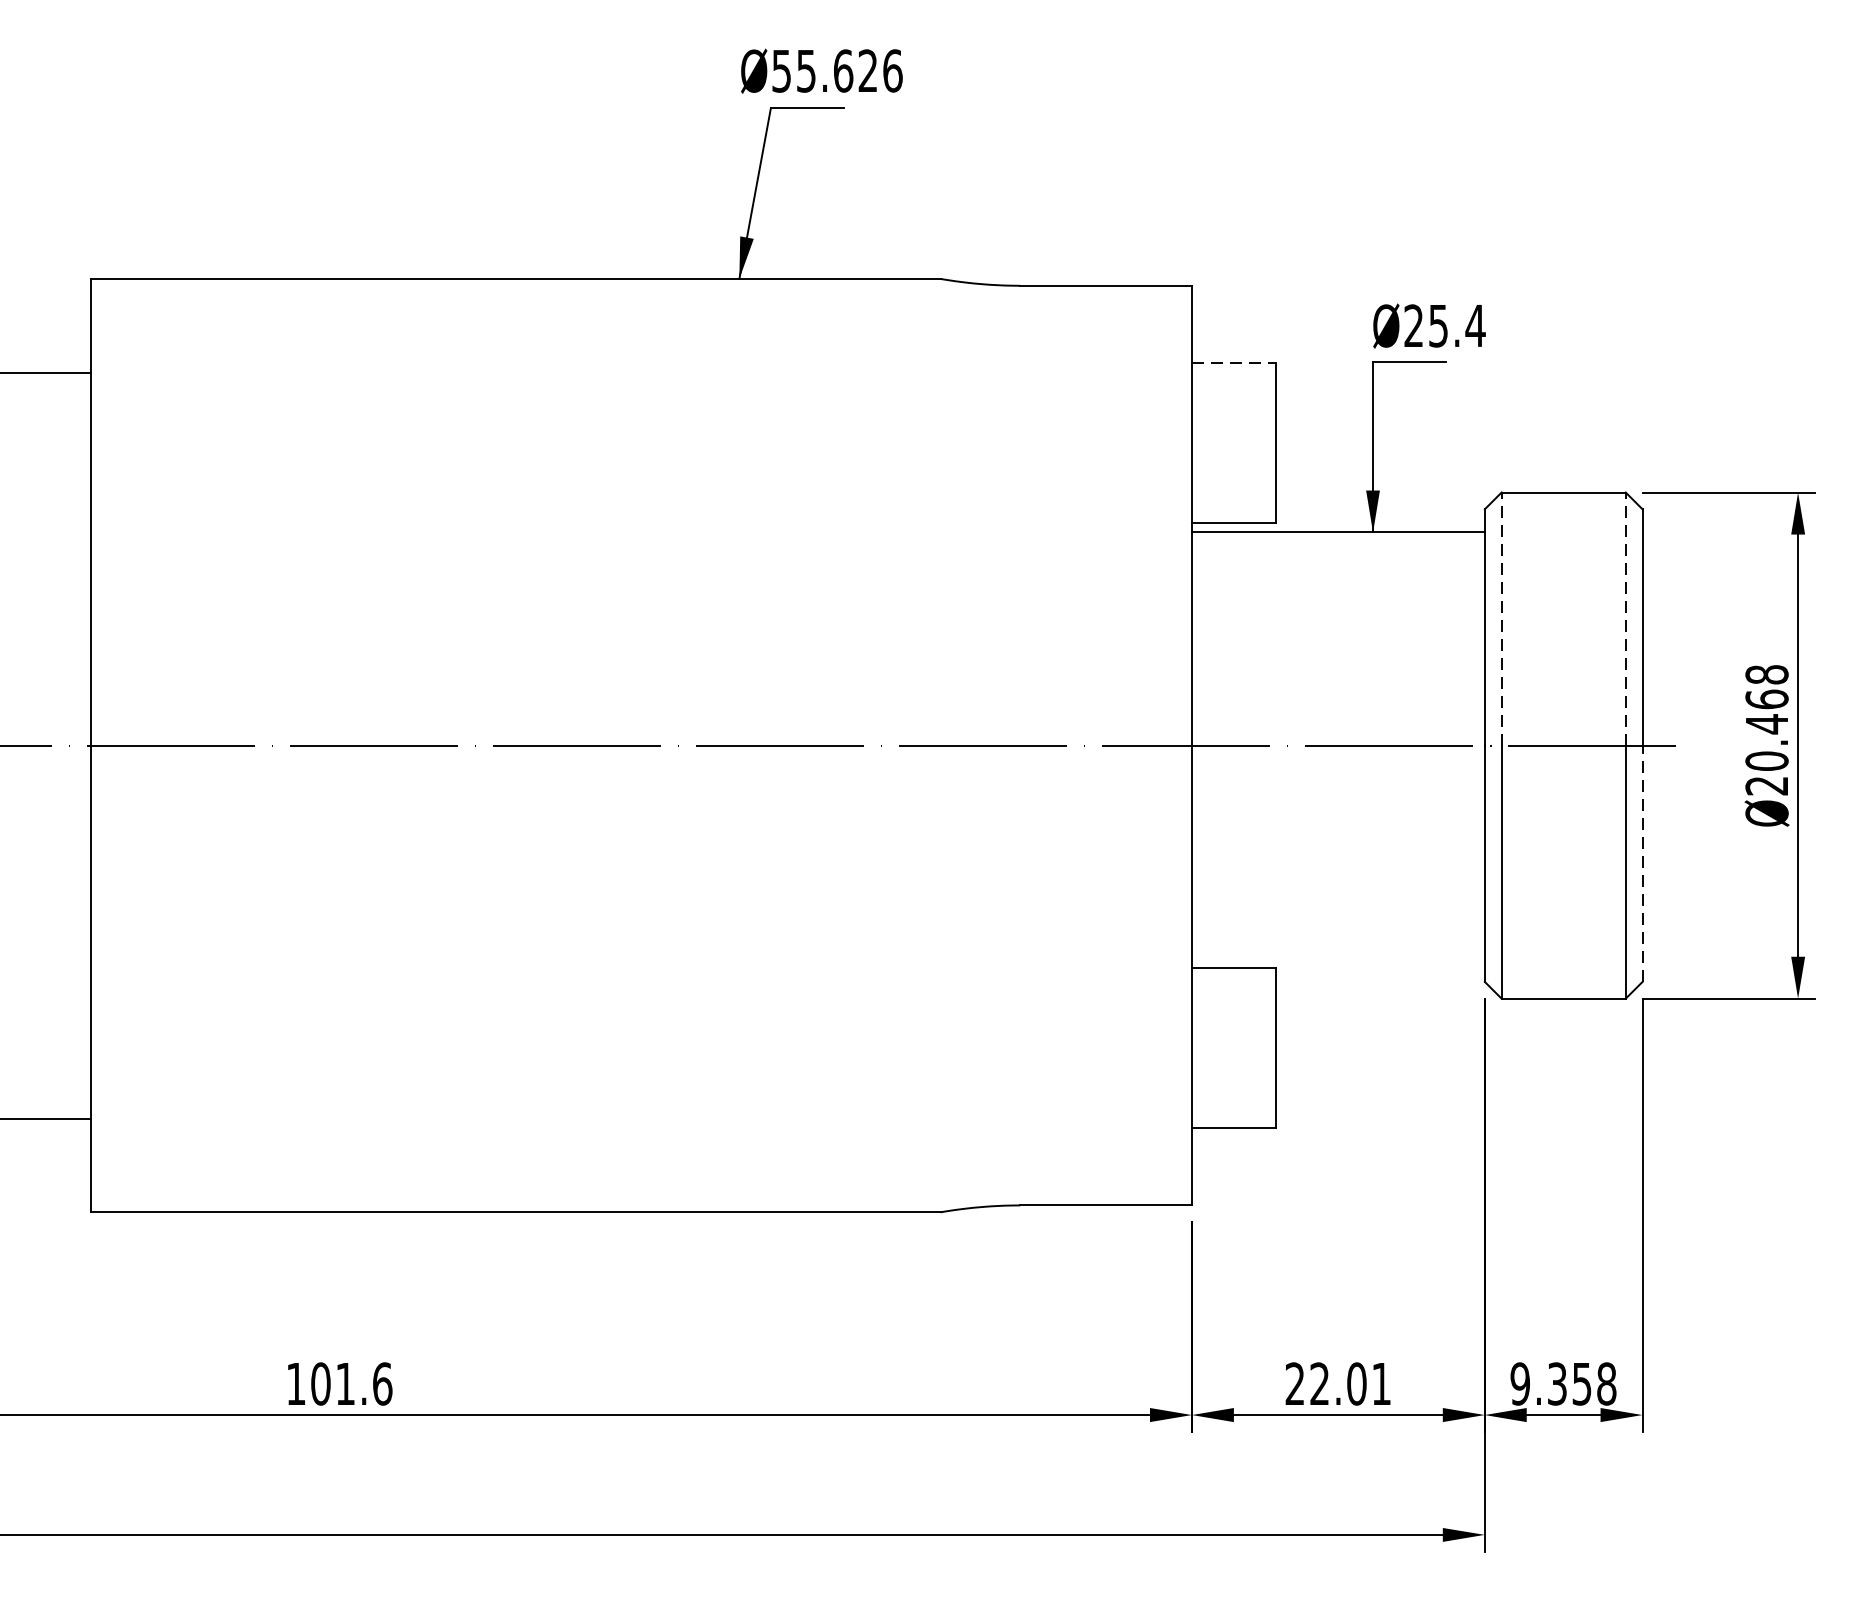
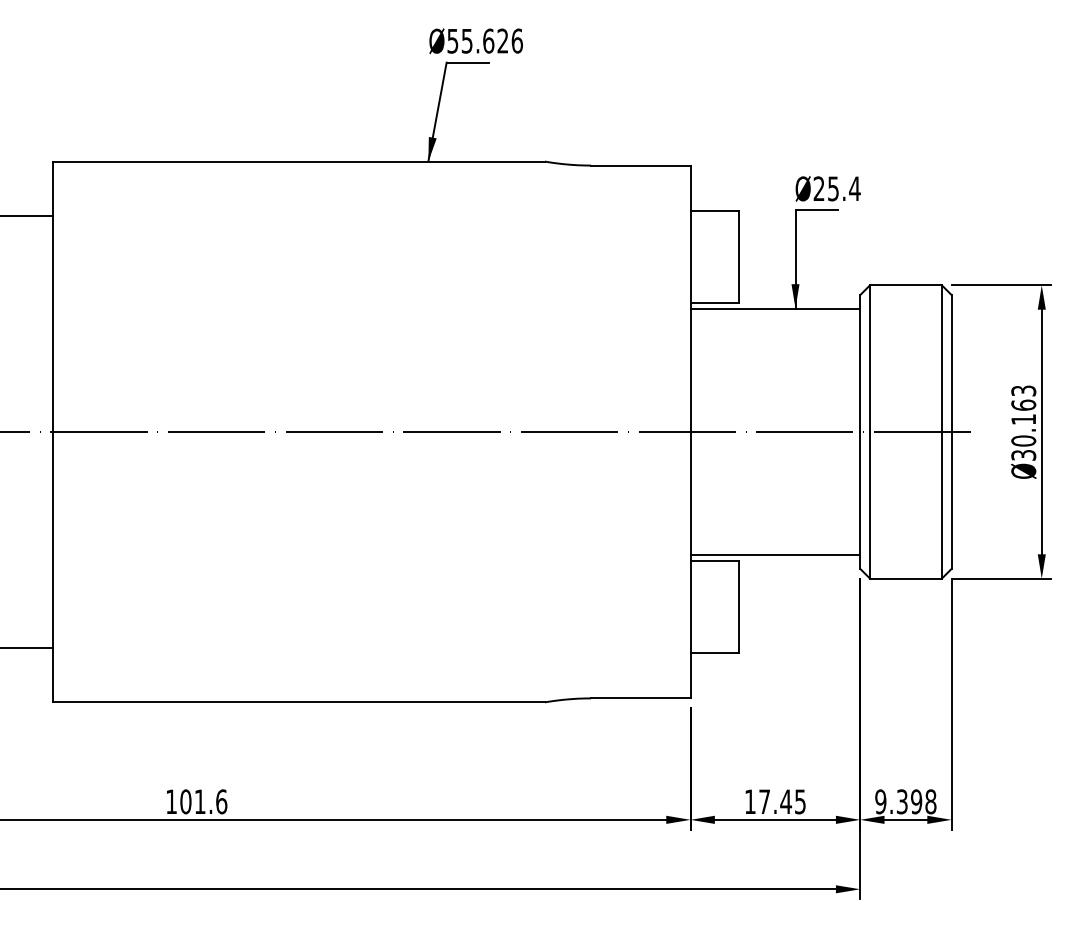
line: (1234, 363) -> (715, 210), dashed -> solid
line: (1502, 618) -> (870, 358), dashed -> solid
line: (1625, 618) -> (941, 358), dashed -> solid
text: (1766, 729) -> (1023, 422), Ø20.468 -> Ø30.163
line: (1642, 862) -> (951, 499), dashed -> solid
line: (1338, 958) -> (775, 555), added
text: (1338, 1383) -> (775, 801), 22.01 -> 17.45
text: (1581, 1383) -> (916, 801), 9.358 -> 9.398

